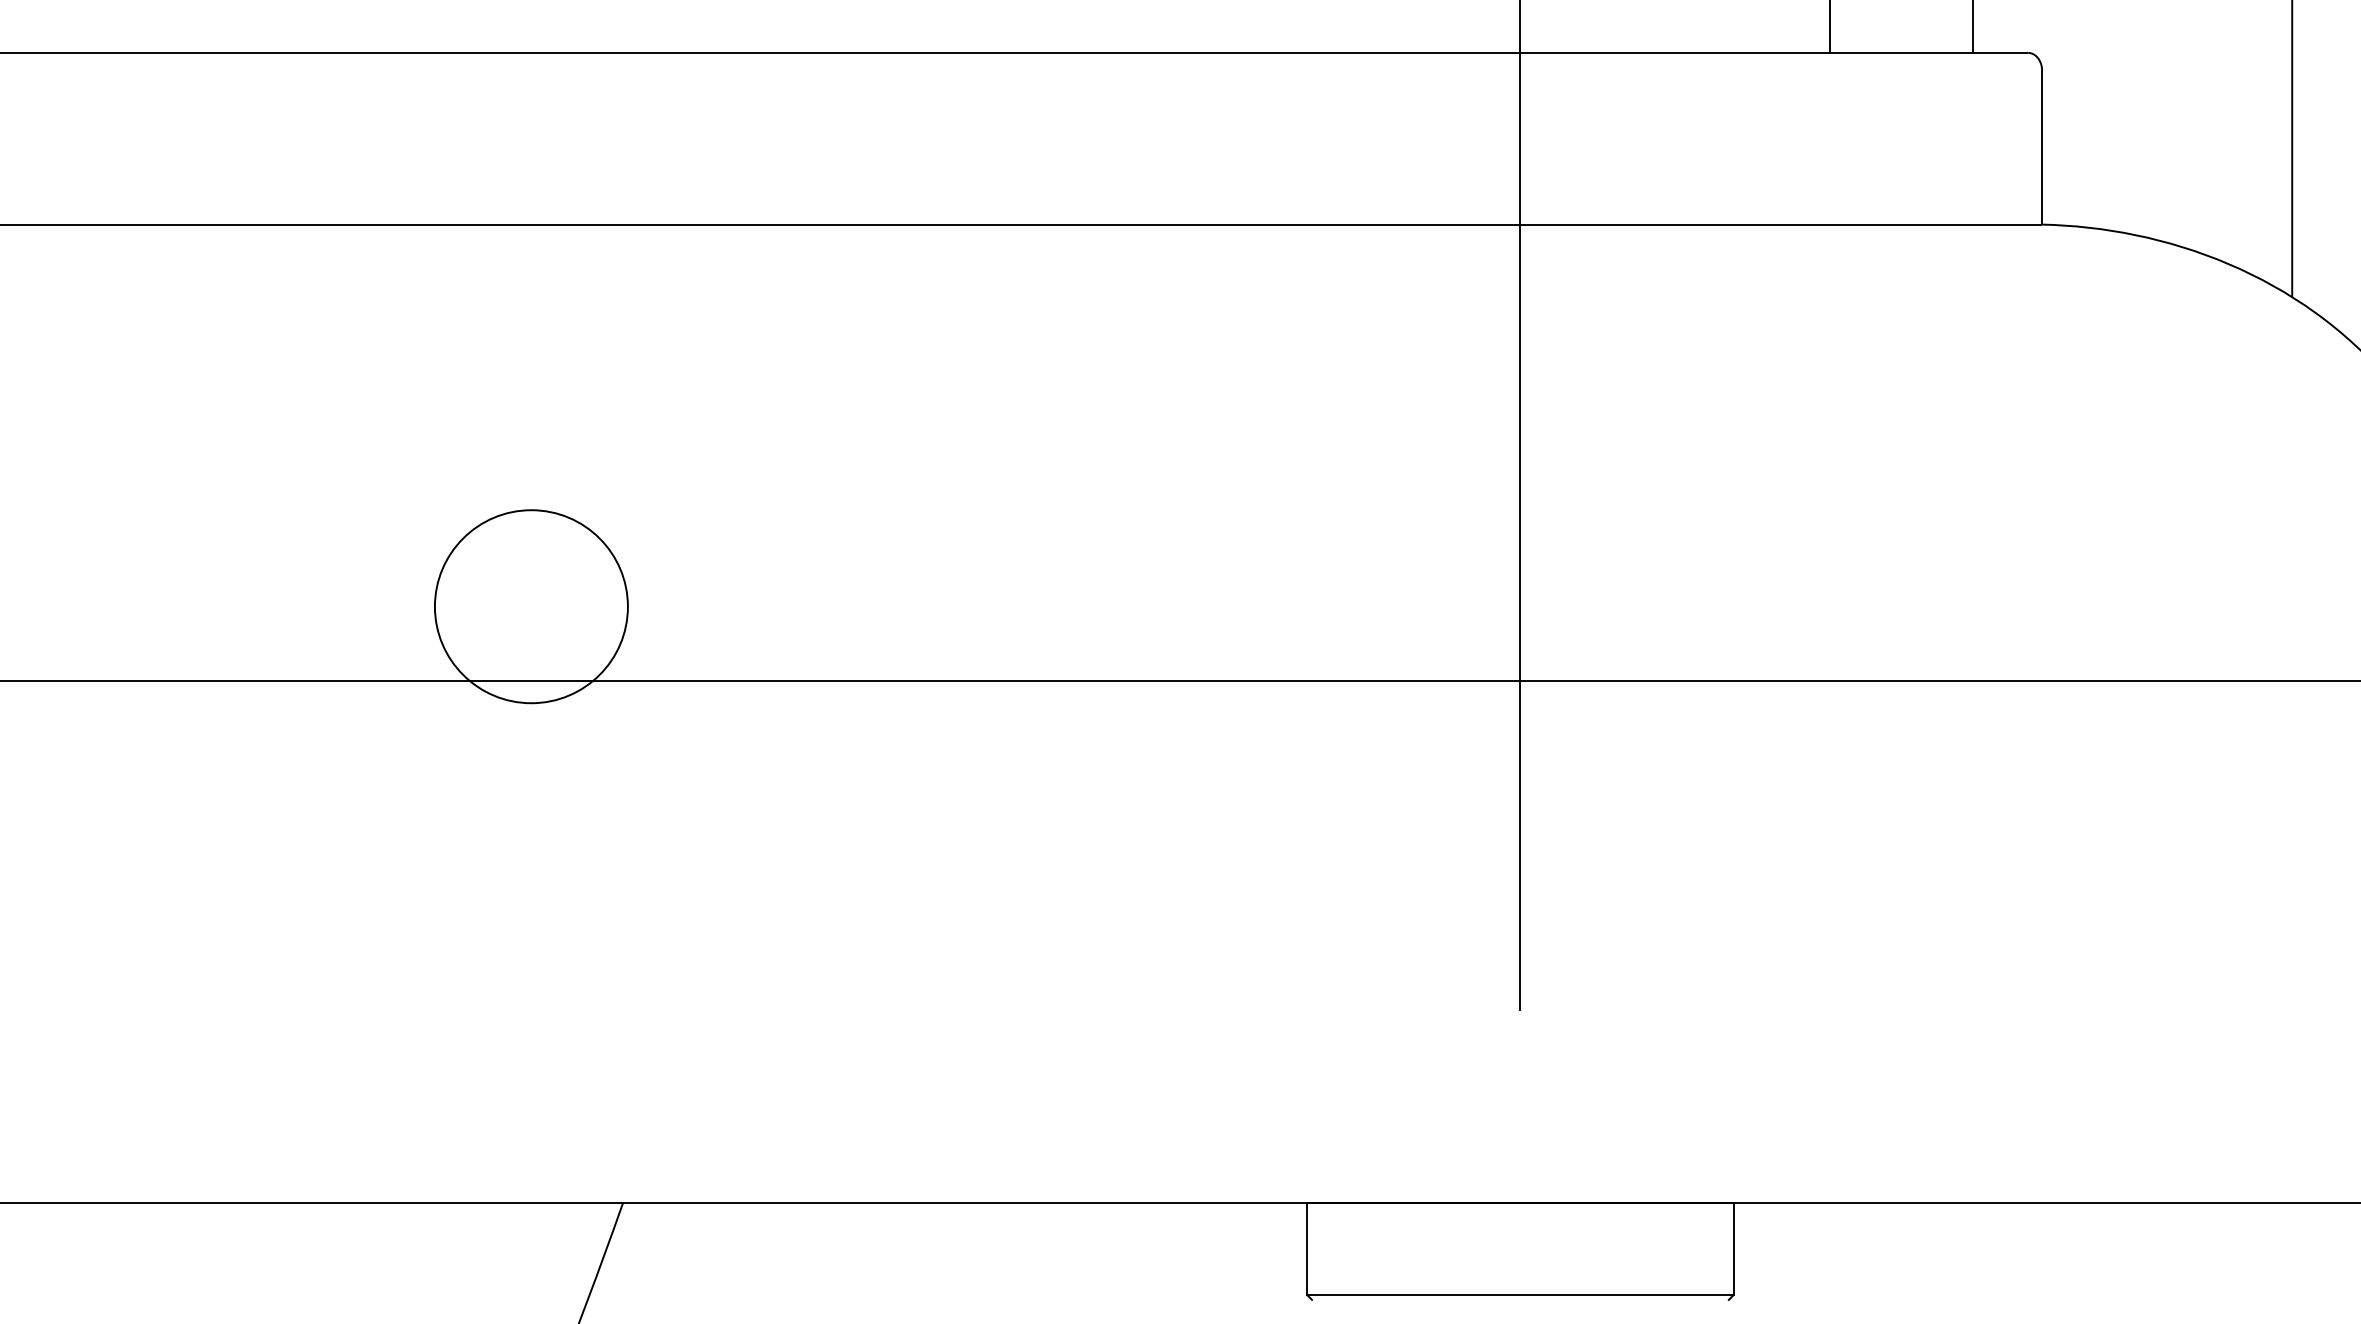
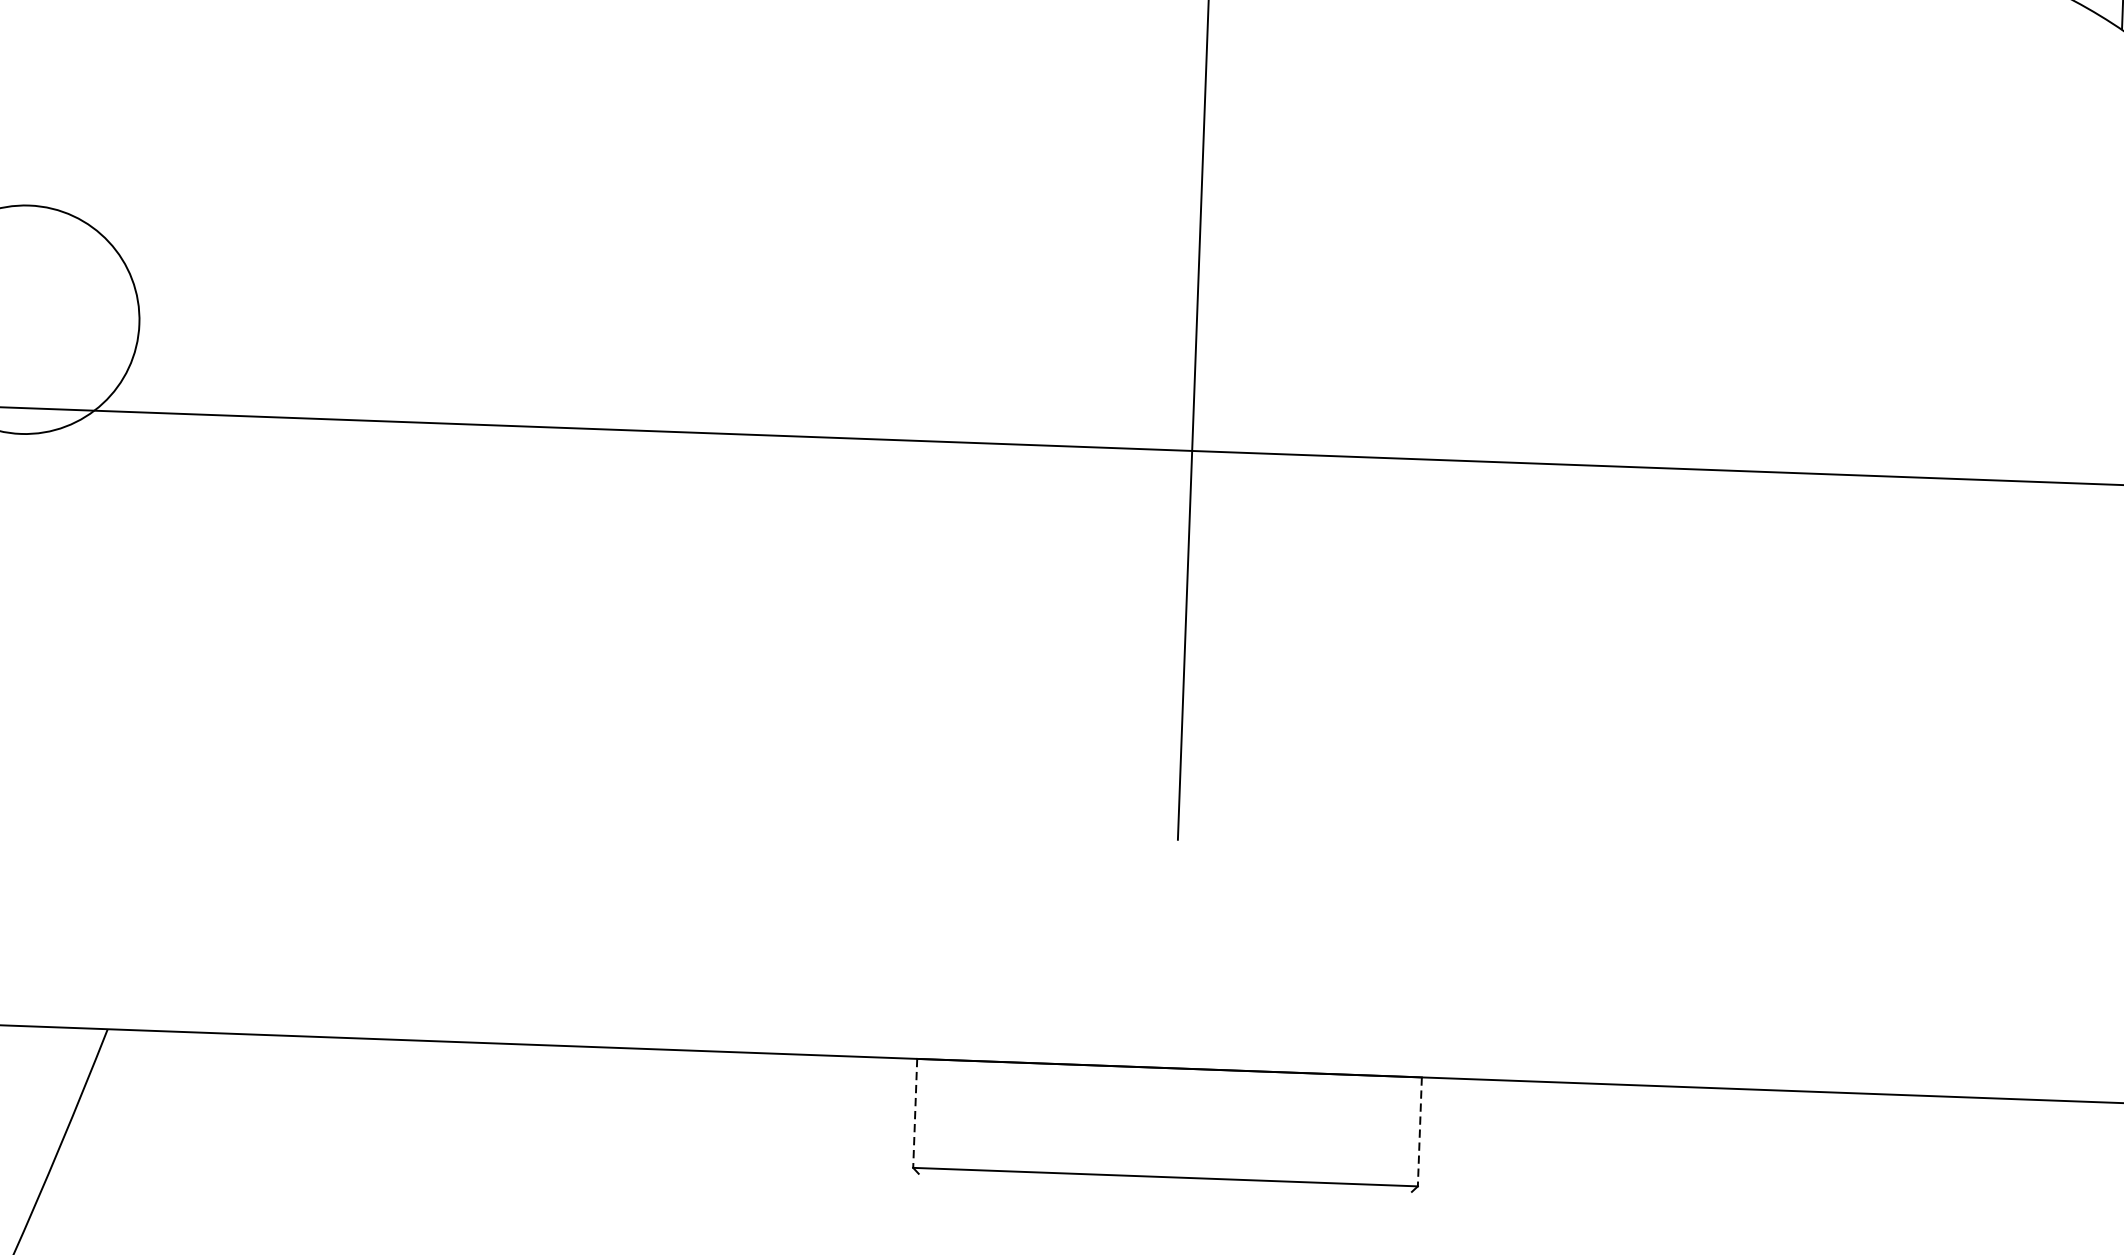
line: (1307, 1249) -> (915, 1113), solid -> dashed
line: (1733, 1249) -> (1419, 1132), solid -> dashed

